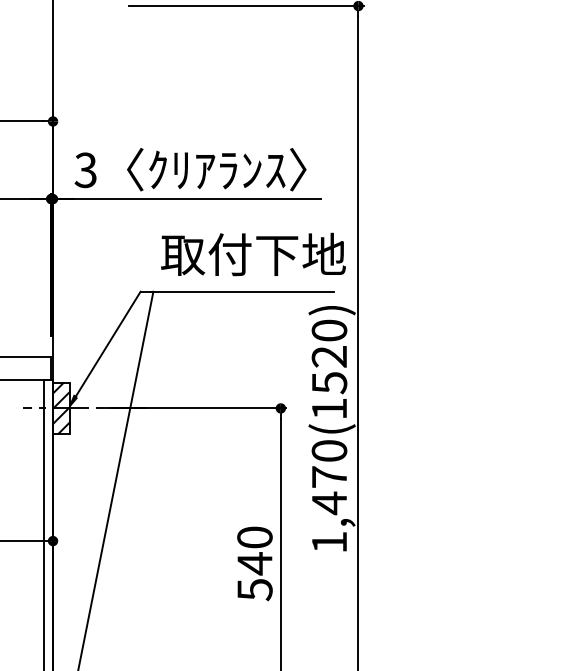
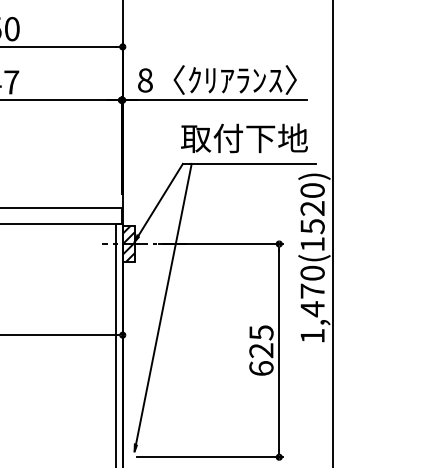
text: (84, 170) -> (144, 80), 3 -> 8
text: (253, 254) -> (244, 138), moved
text: (255, 563) -> (261, 350), 540 -> 625

